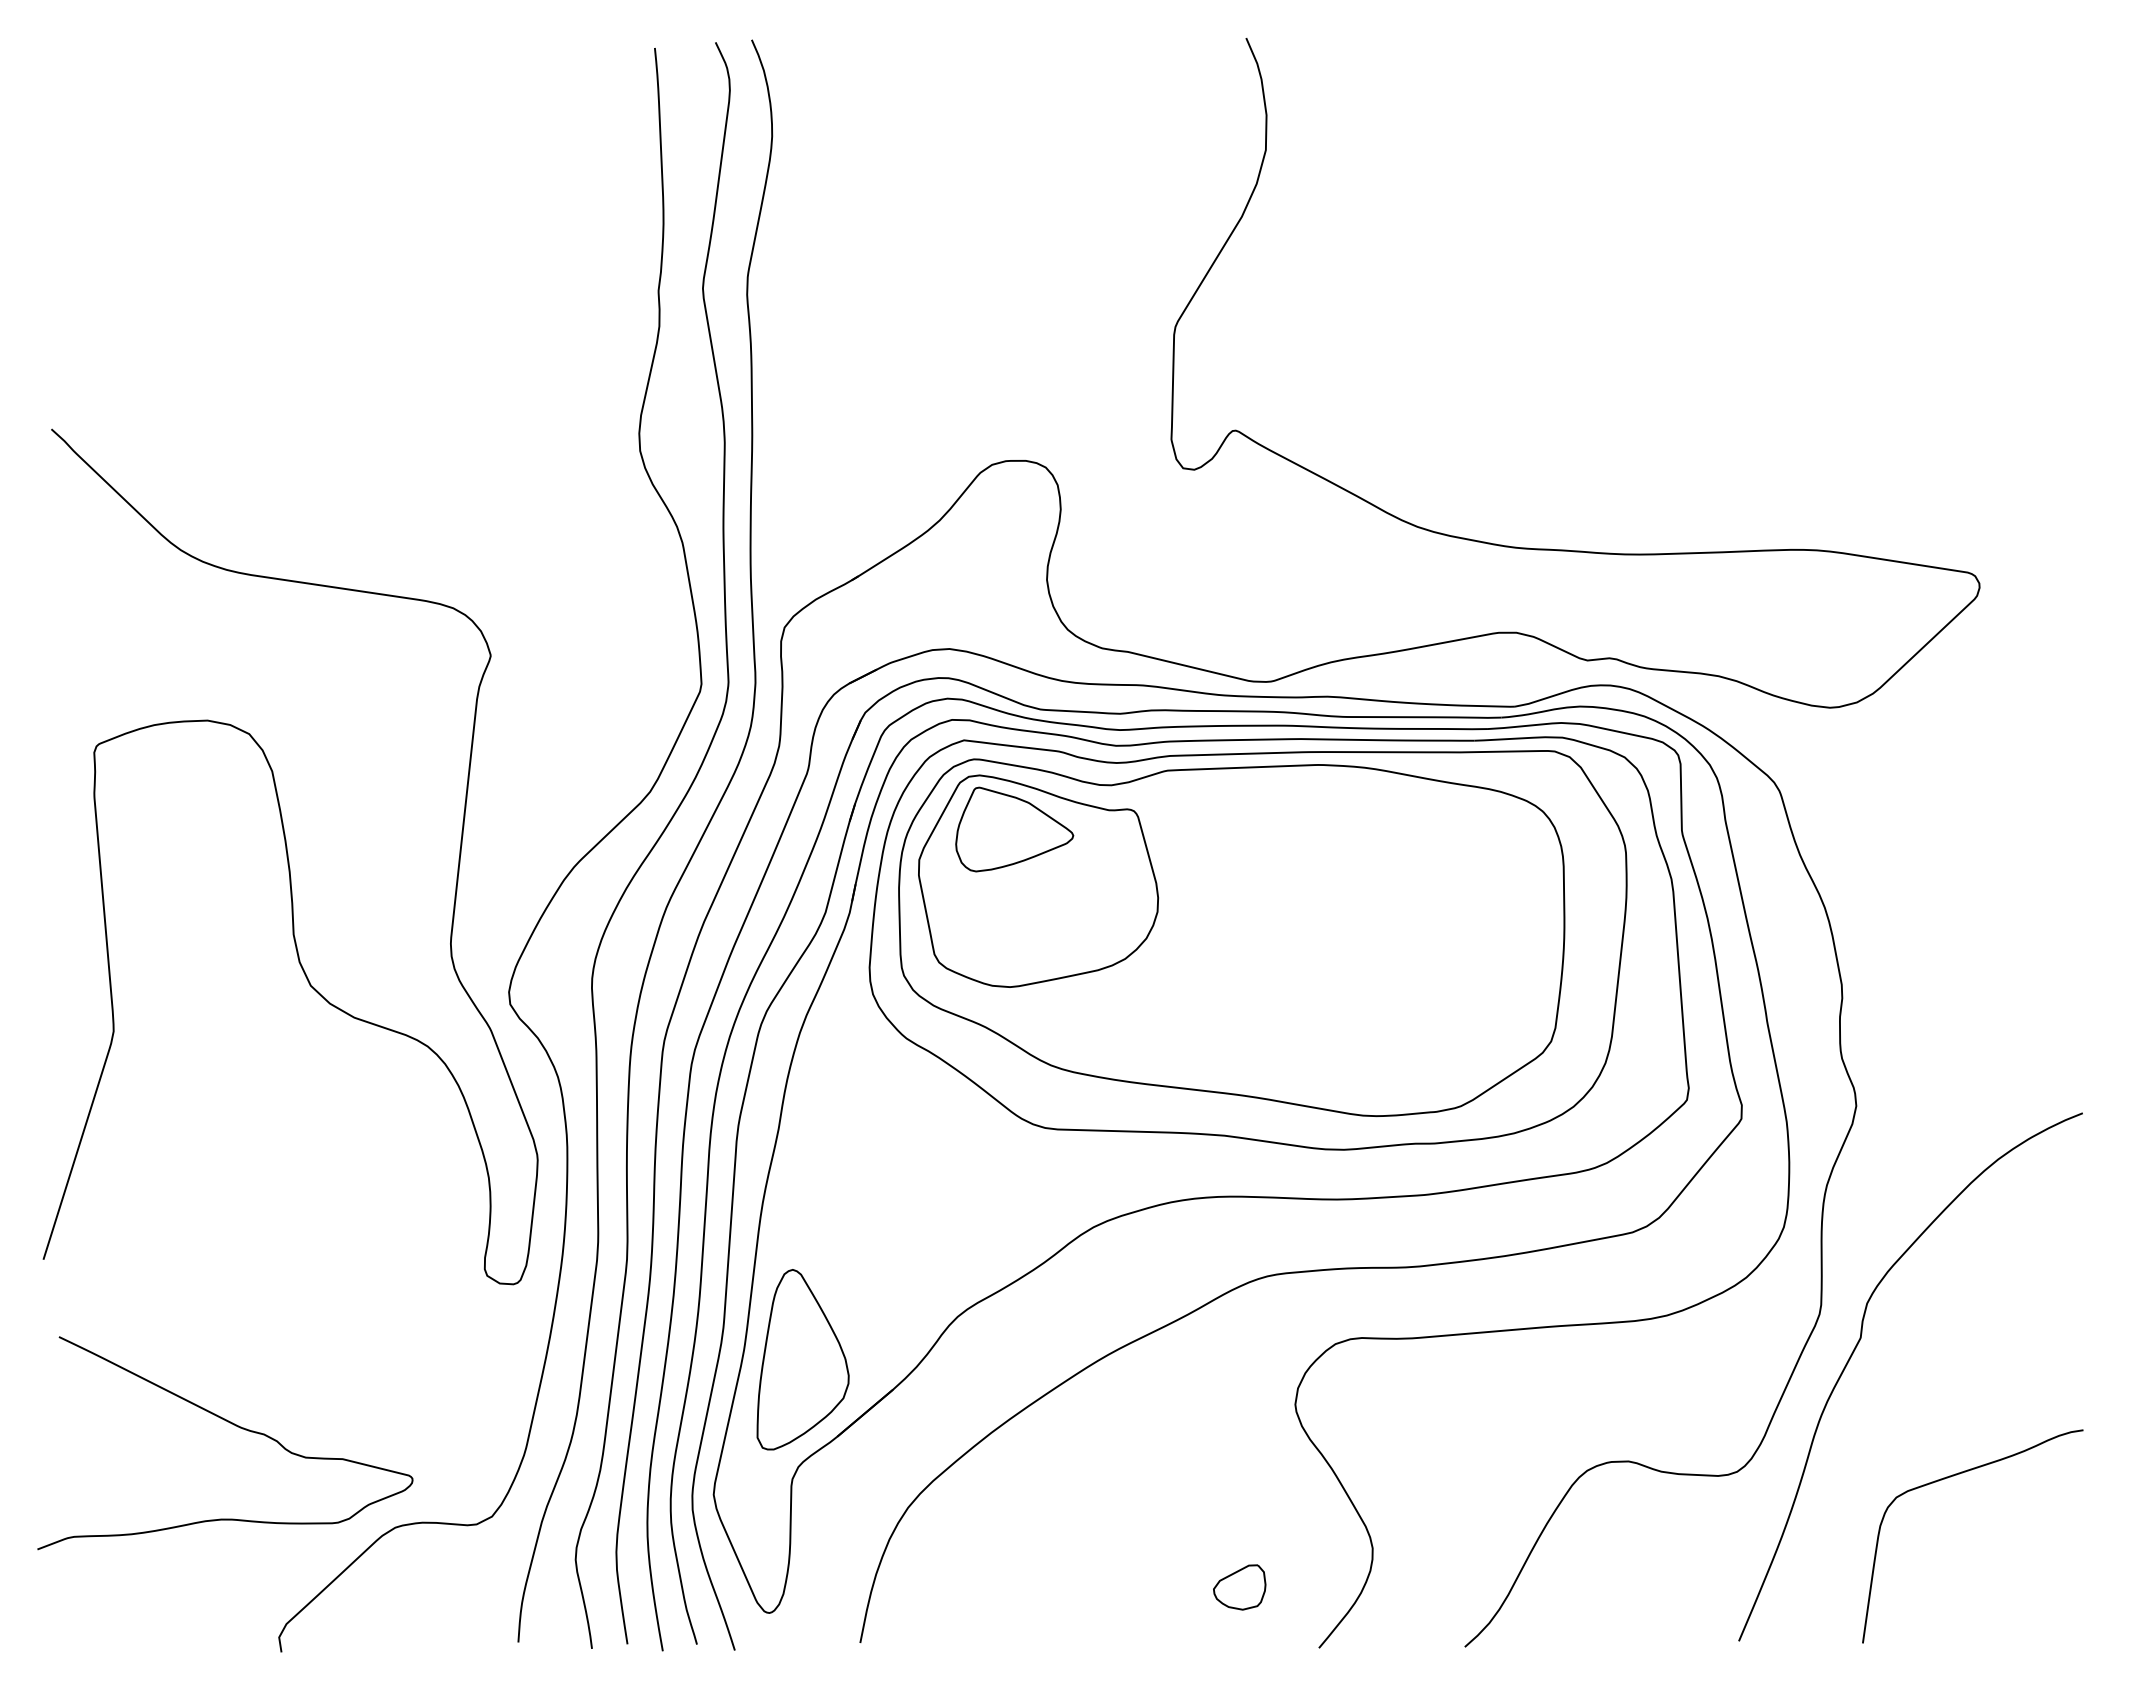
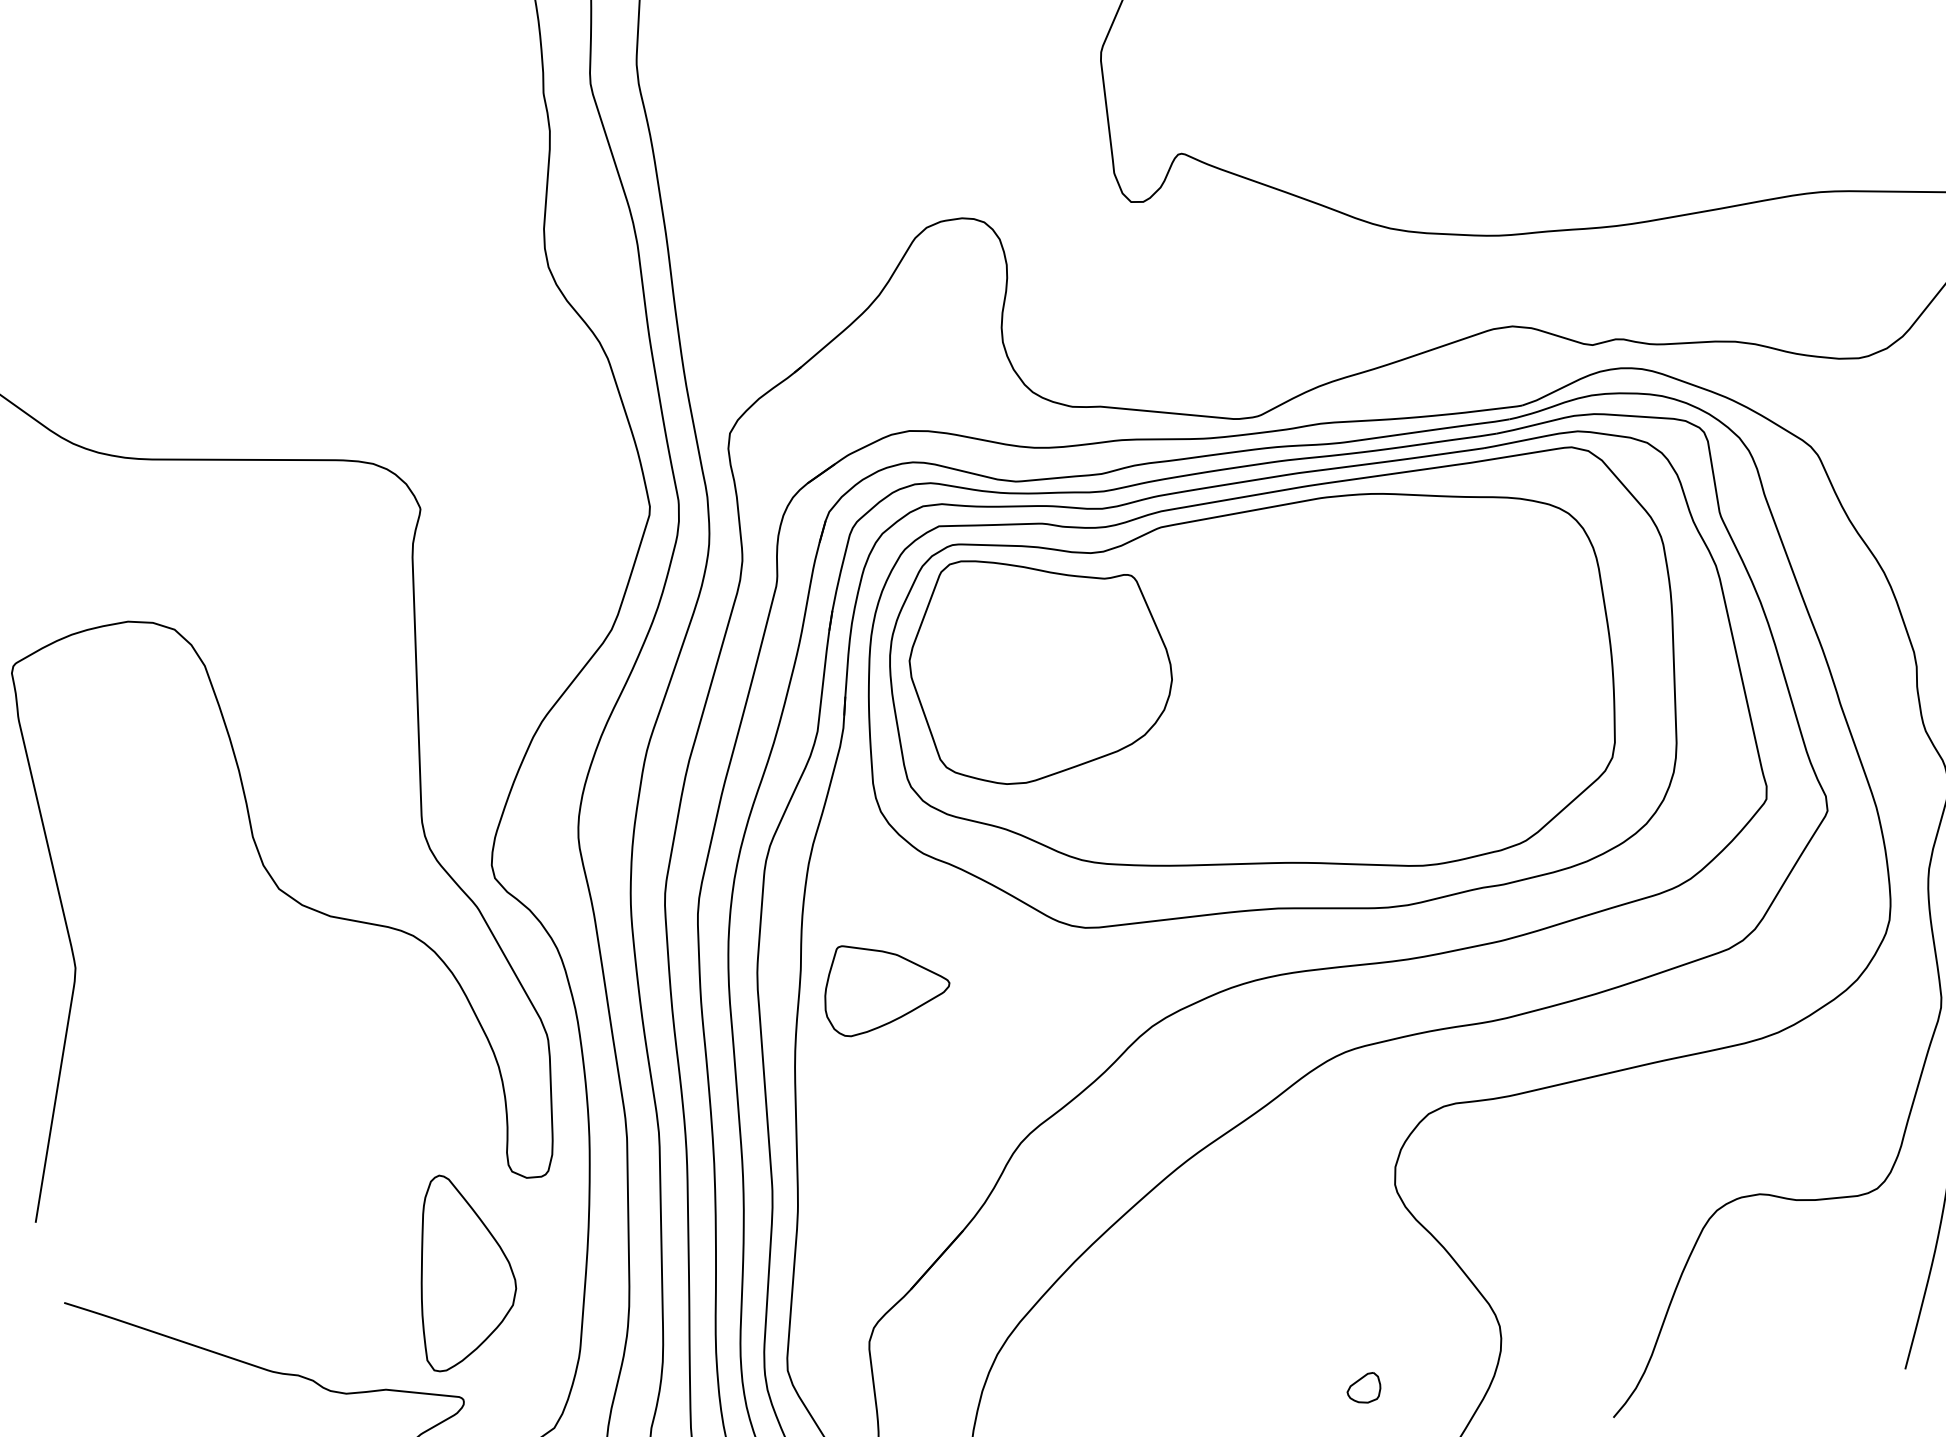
part: (1014, 829) -> (885, 985), moved
part: (802, 1359) -> (463, 1269), moved
part: (1239, 1587) -> (1363, 1388), size x0.6

